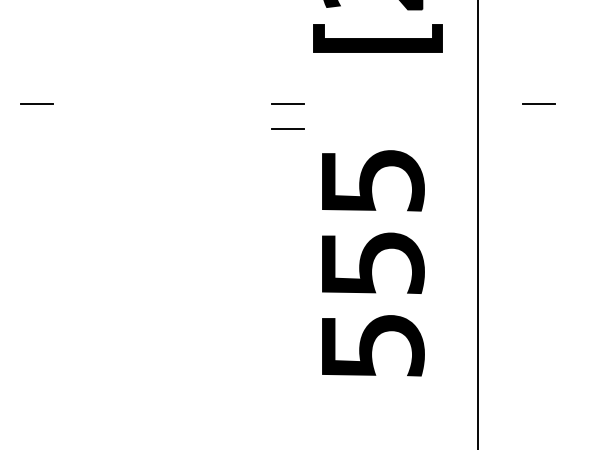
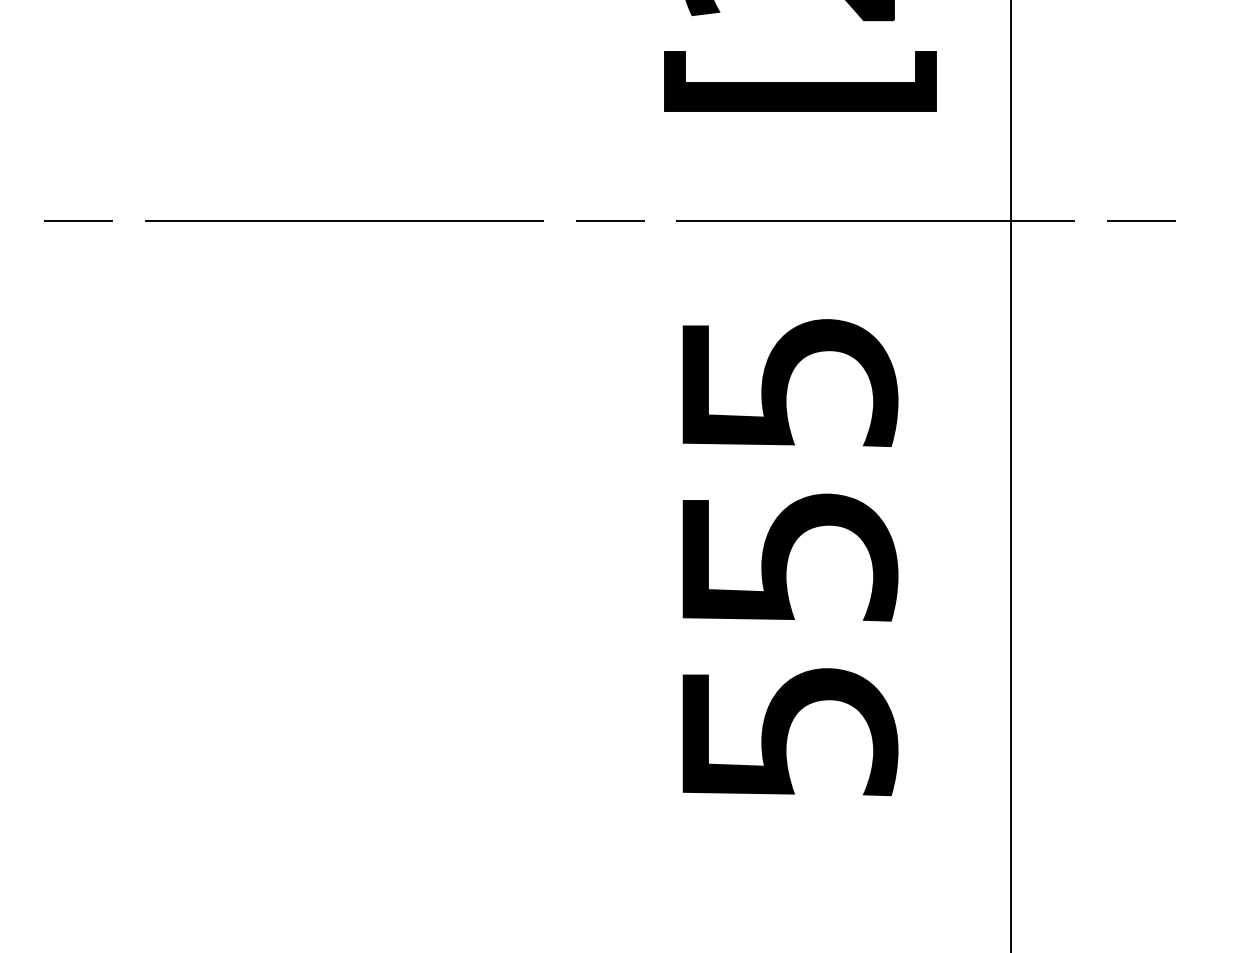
line: (162, 104) -> (343, 221), added
line: (413, 104) -> (875, 221), added
line: (287, 128) -> (608, 272), removed

